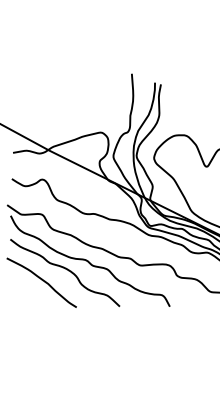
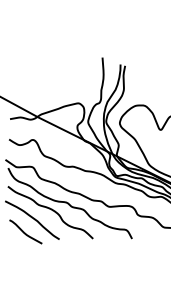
curve: (32, 298) -> (25, 232), added

